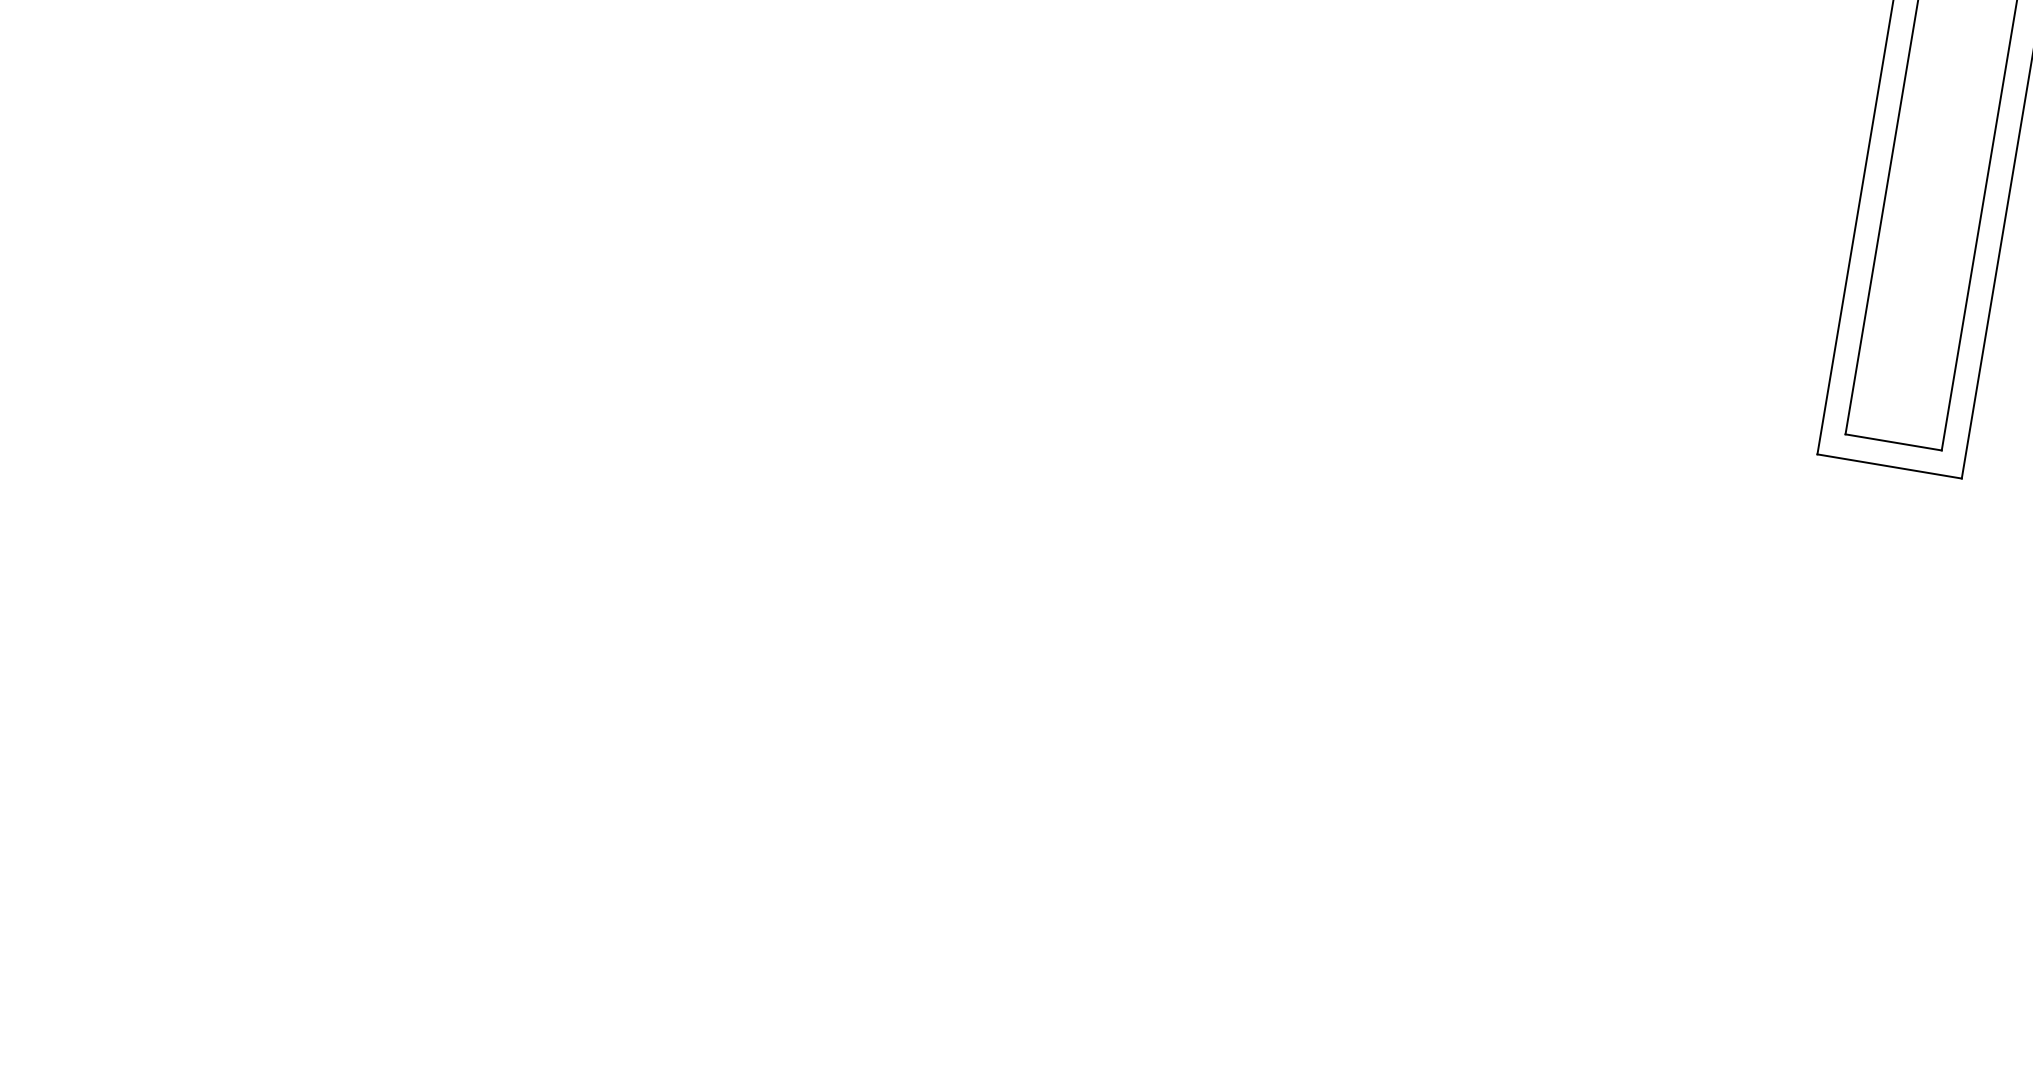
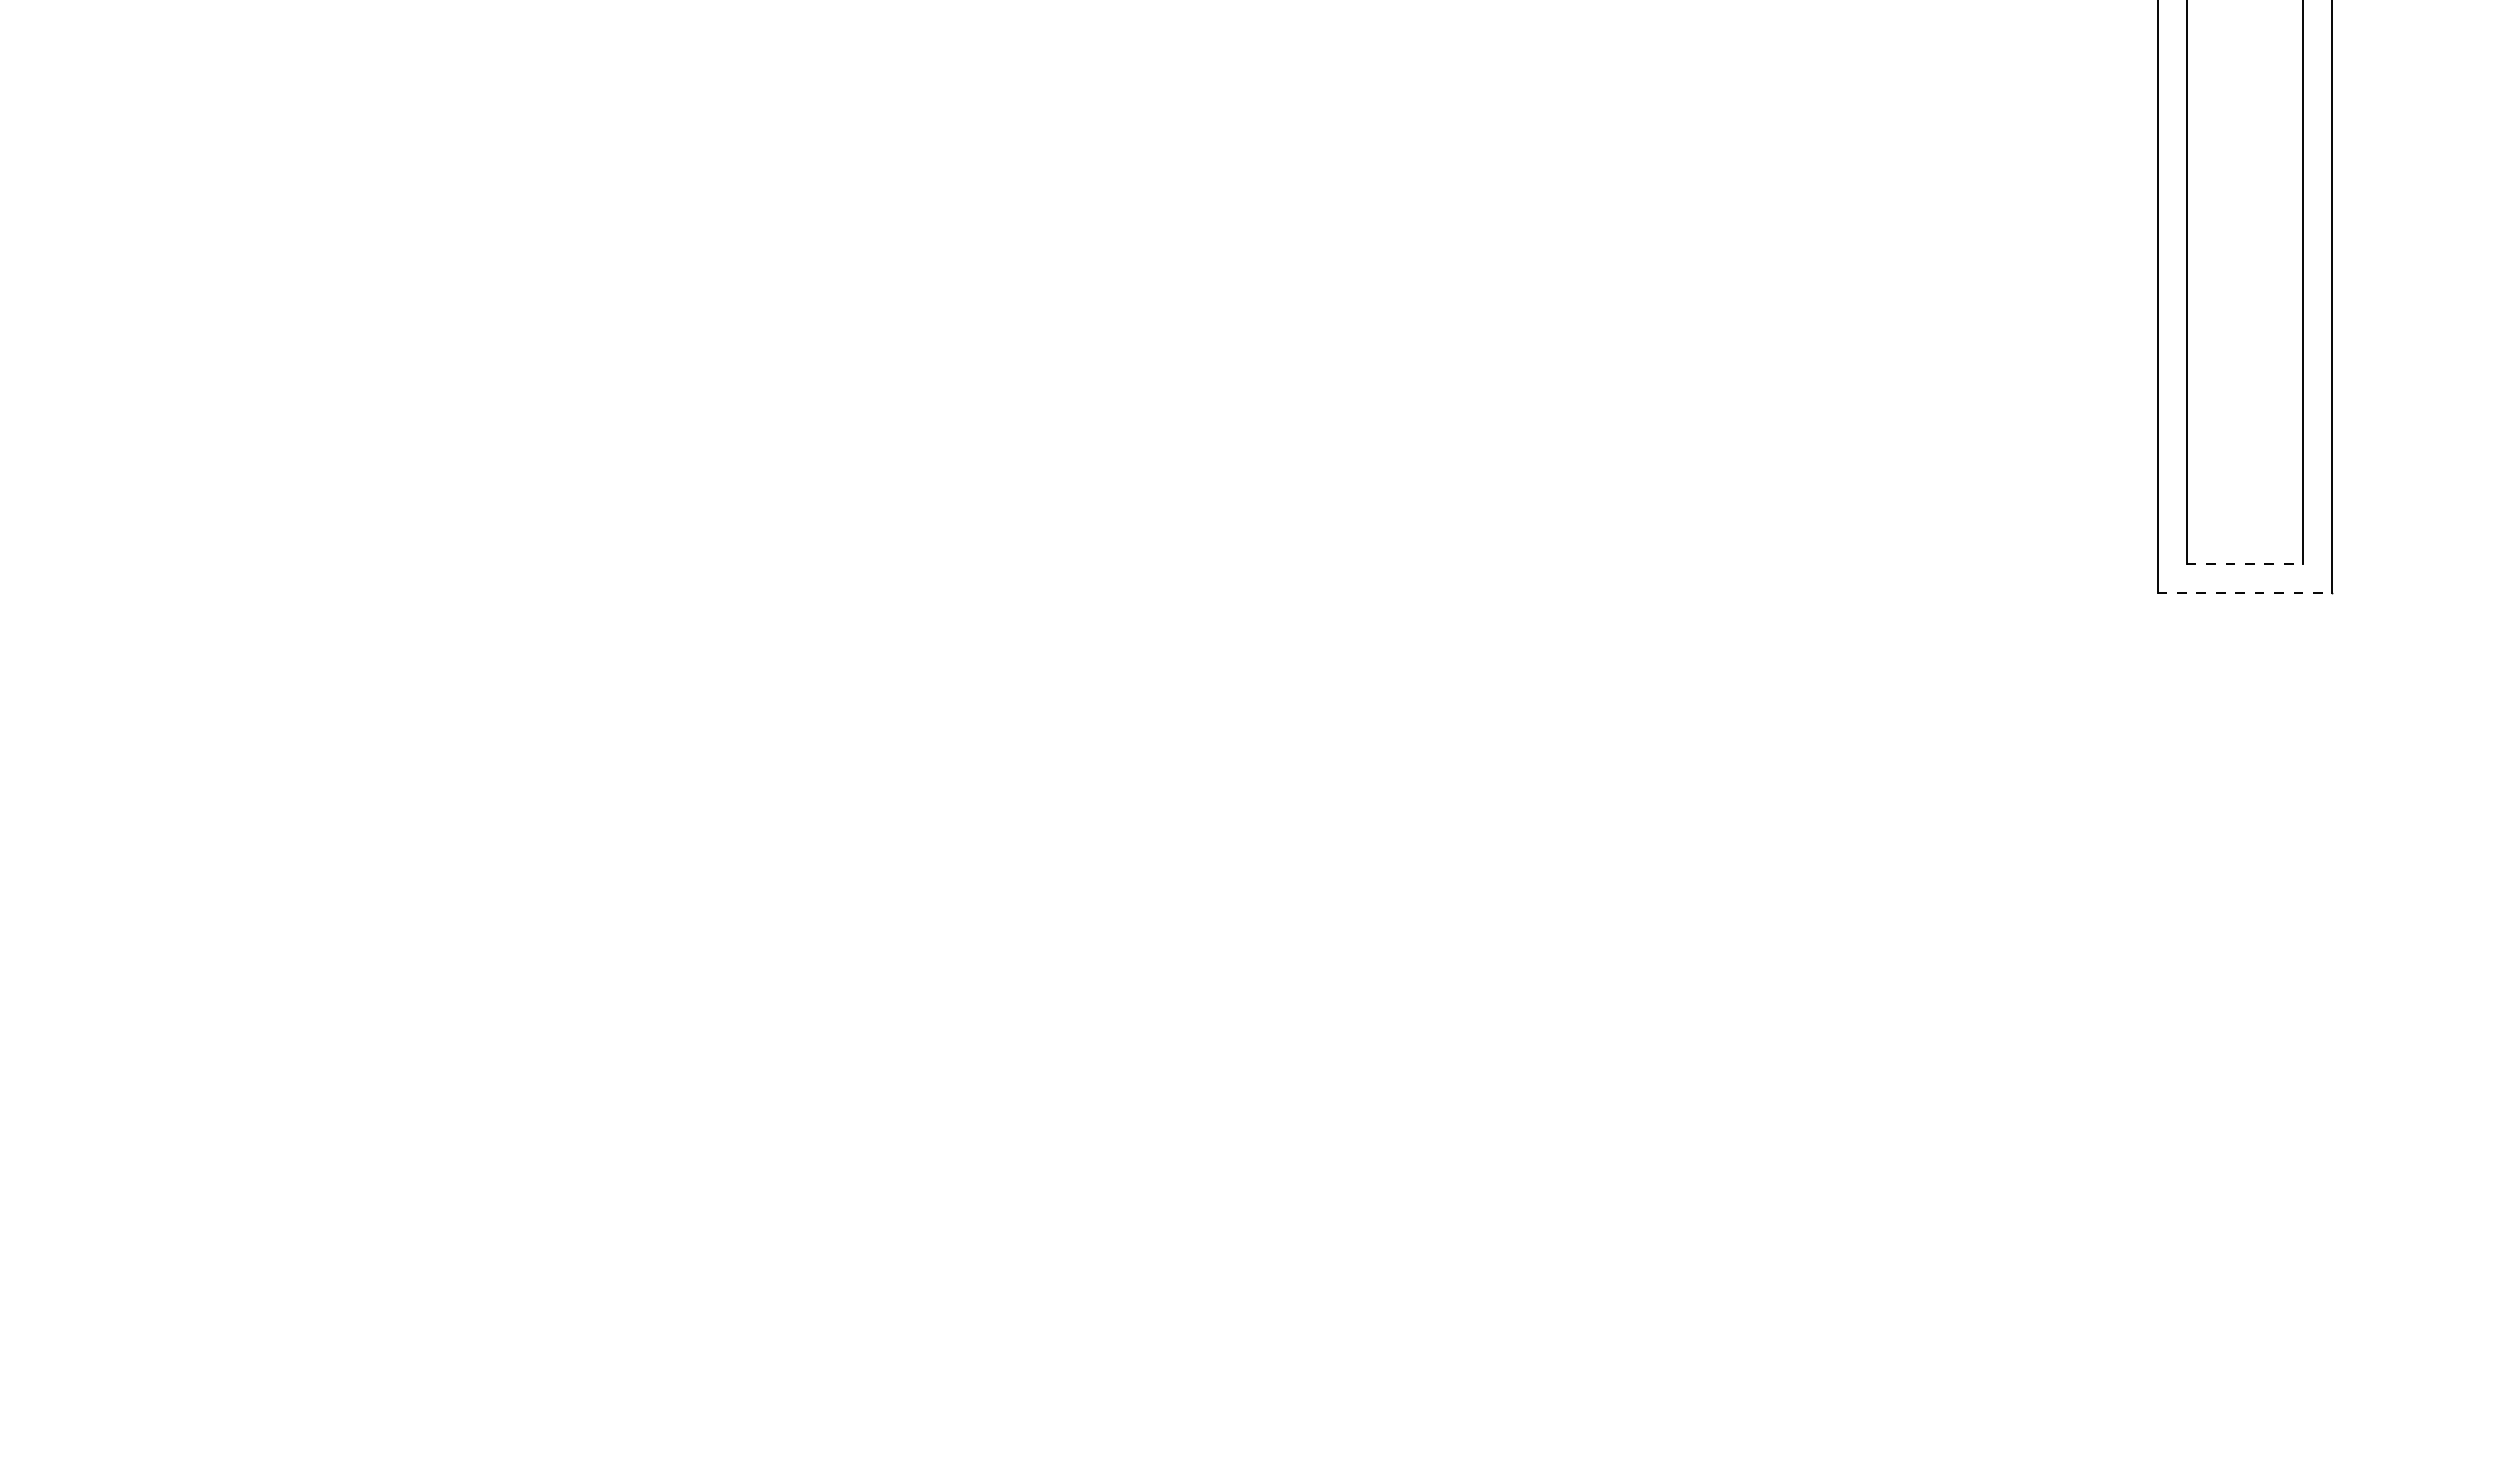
line: (1894, 442) -> (2245, 563), solid -> dashed
line: (1890, 466) -> (2245, 592), solid -> dashed

